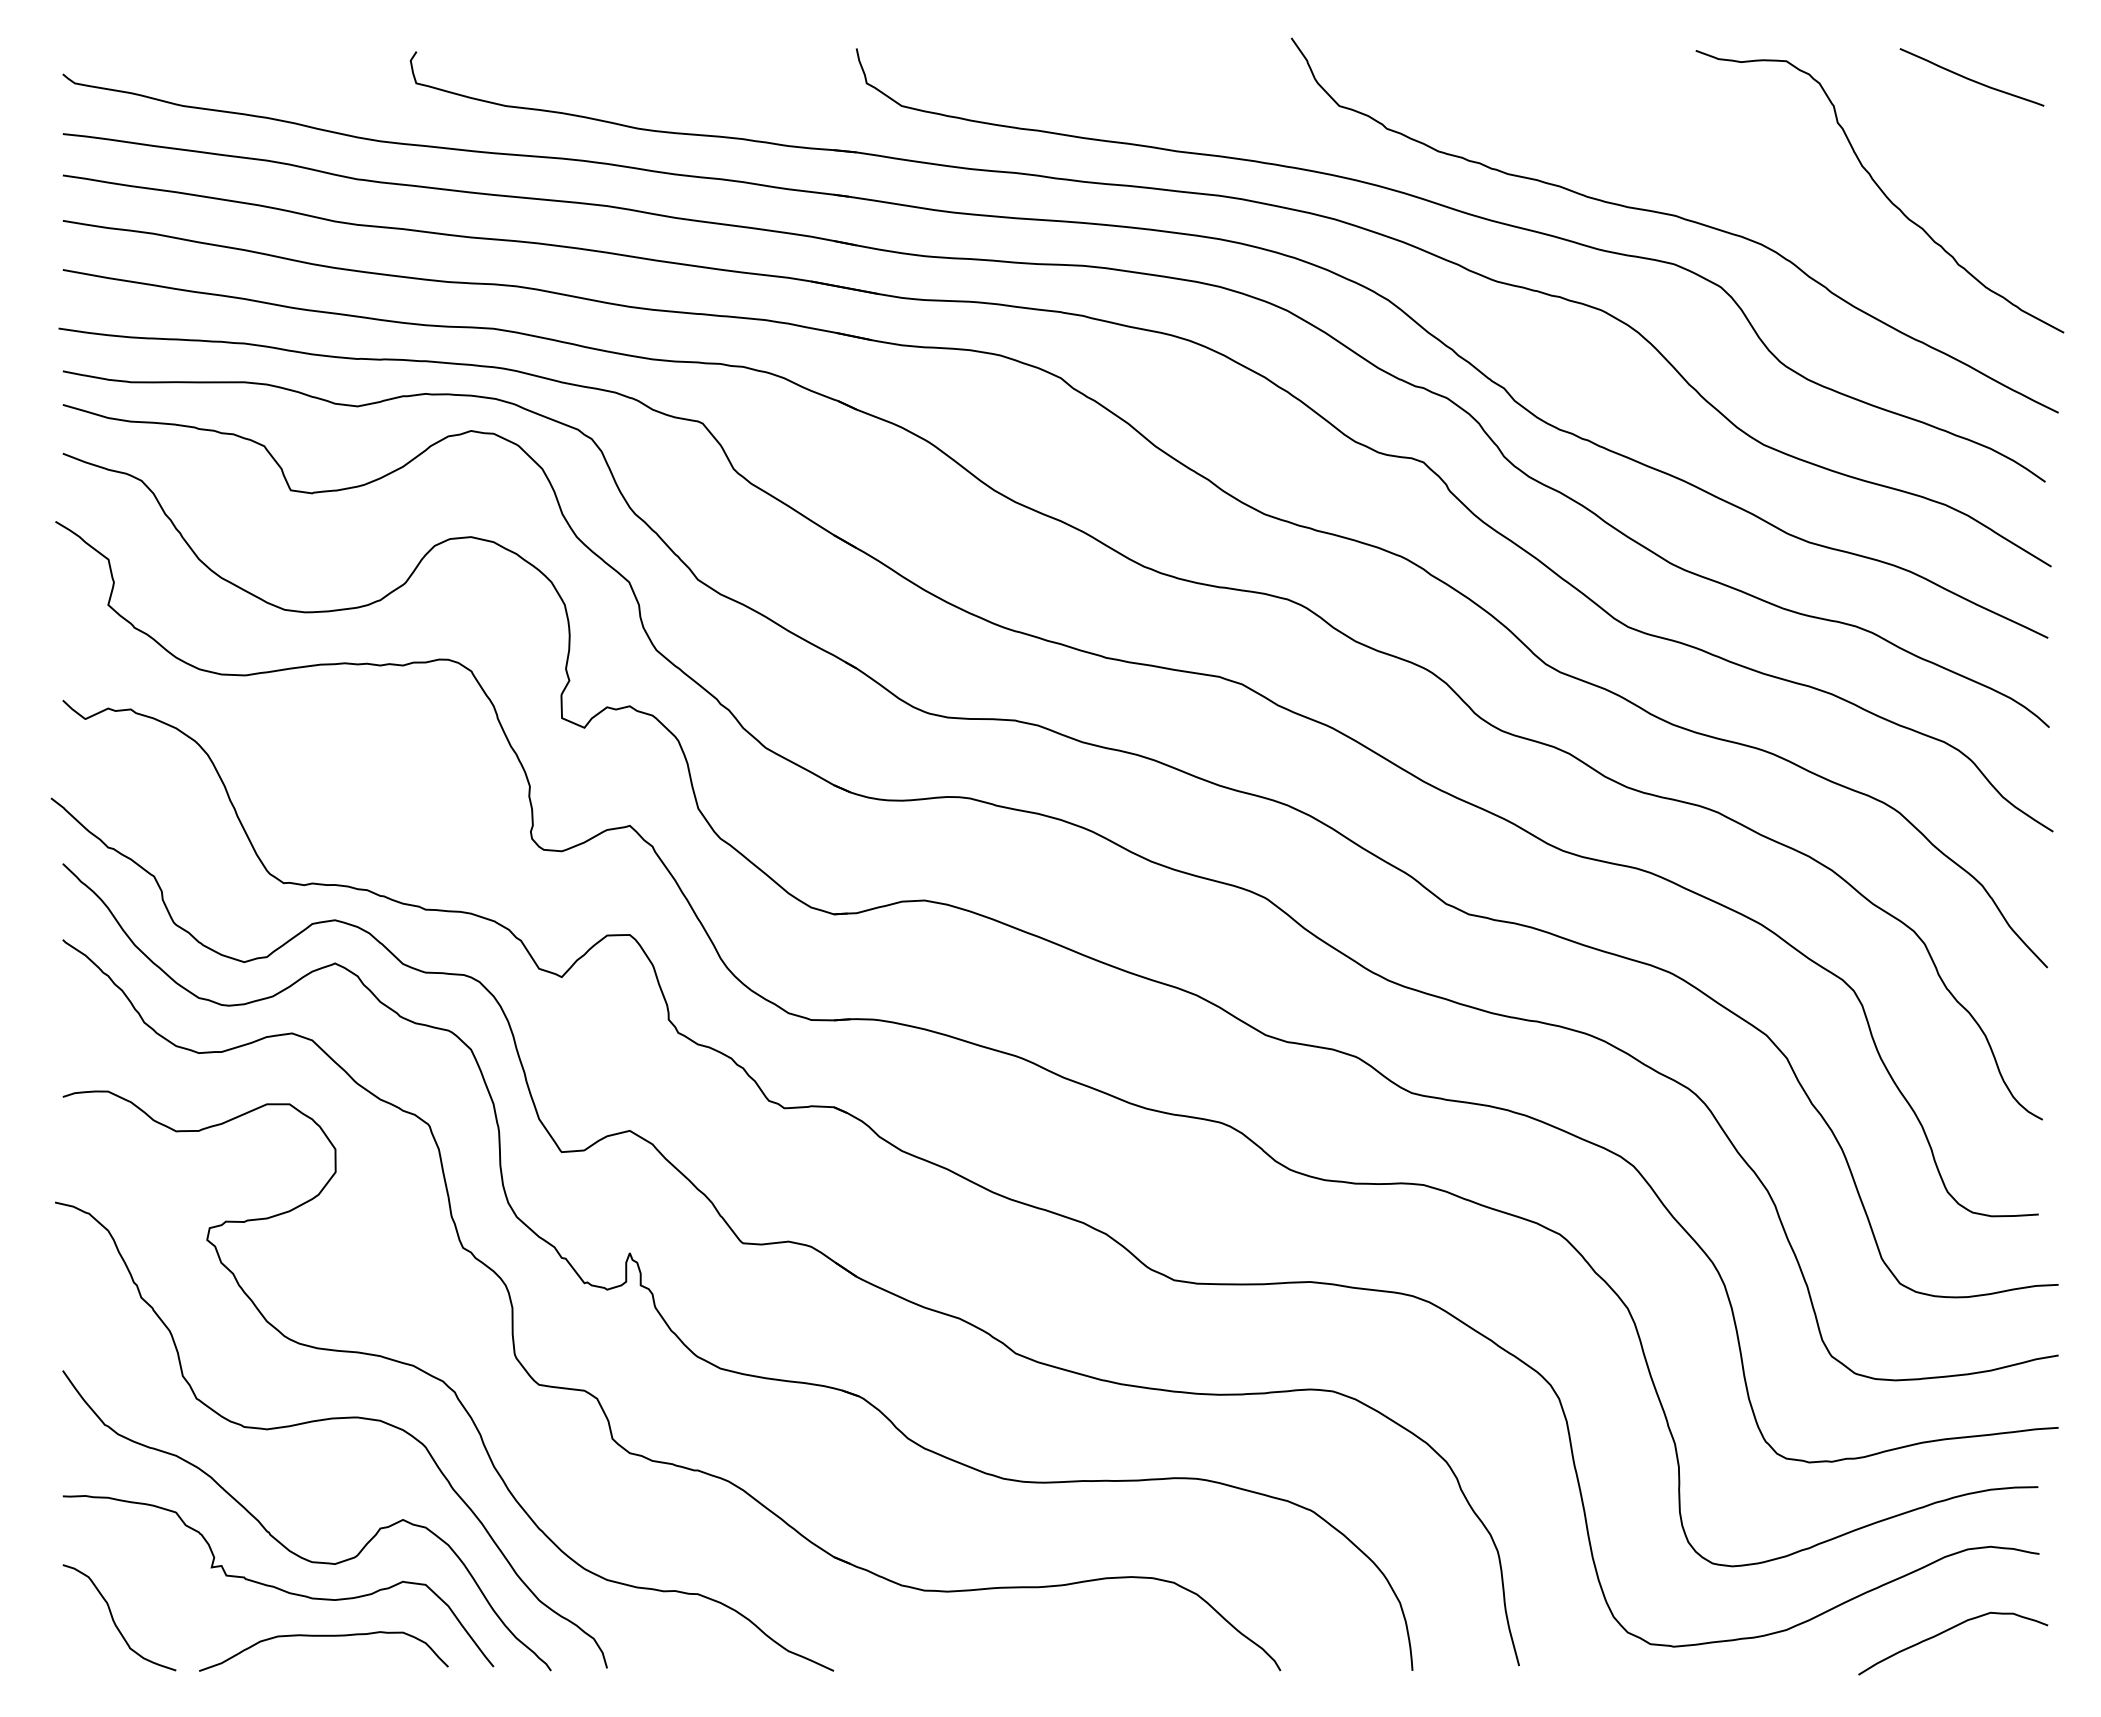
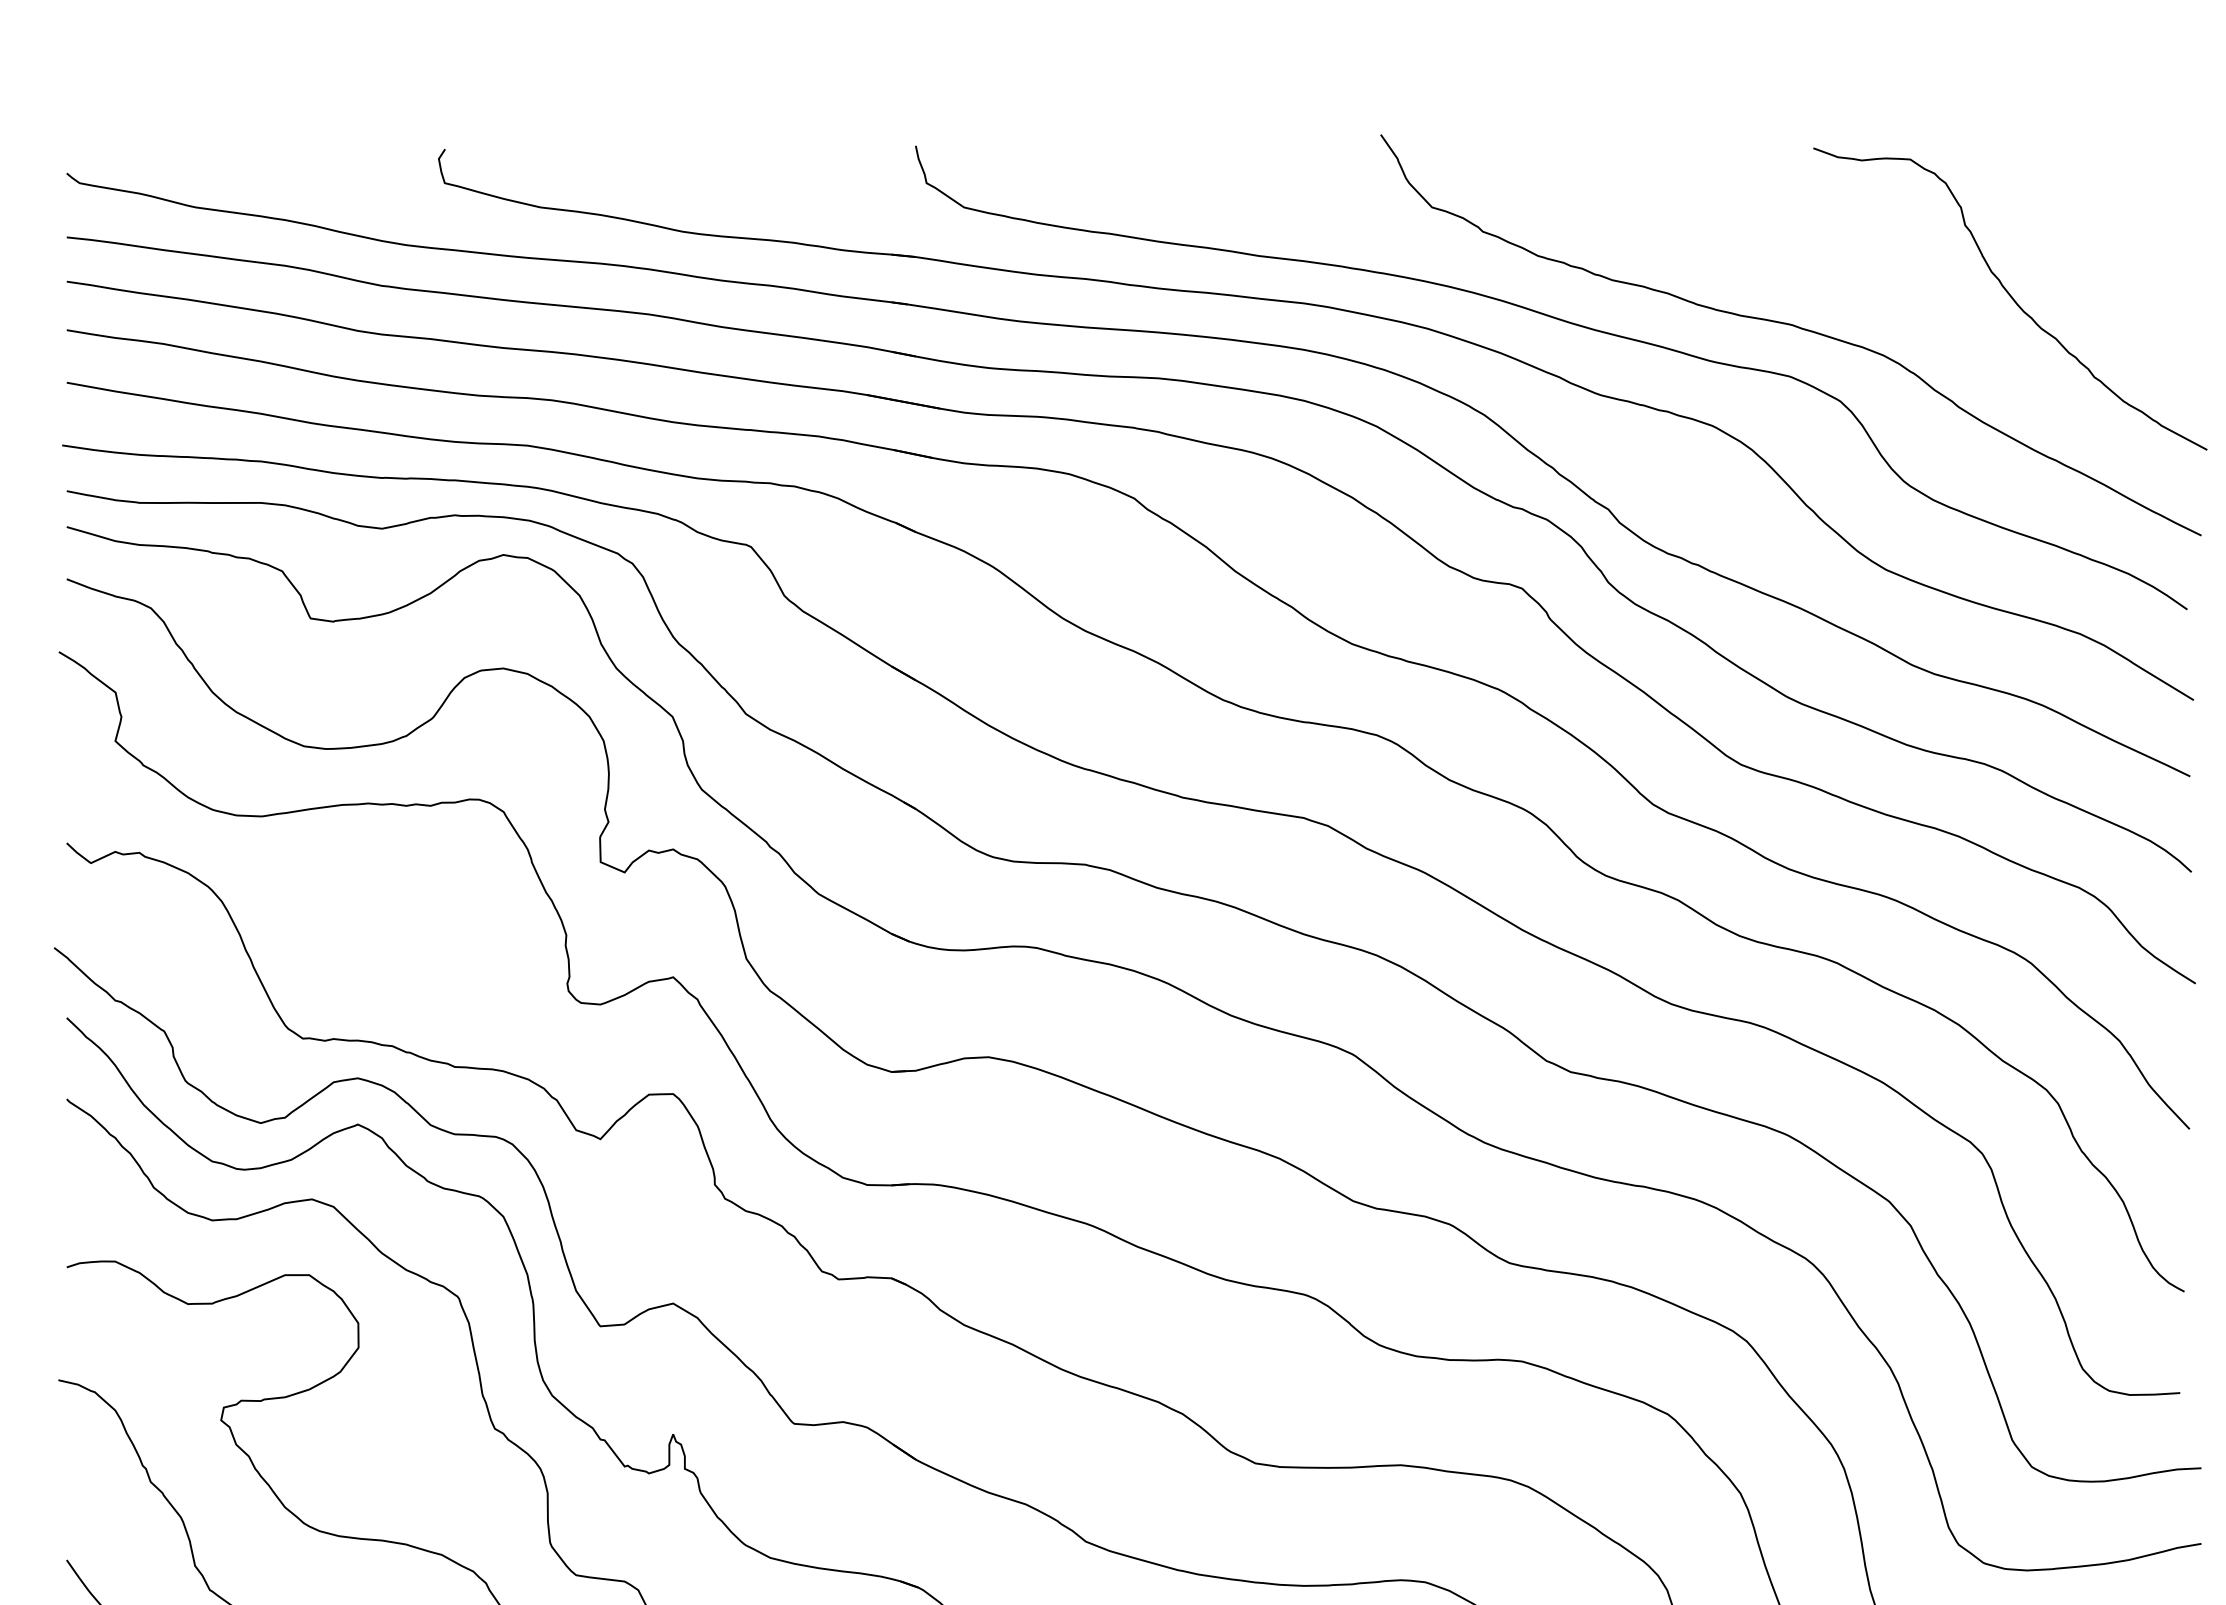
curve: (1970, 78) -> (2107, 177), removed

